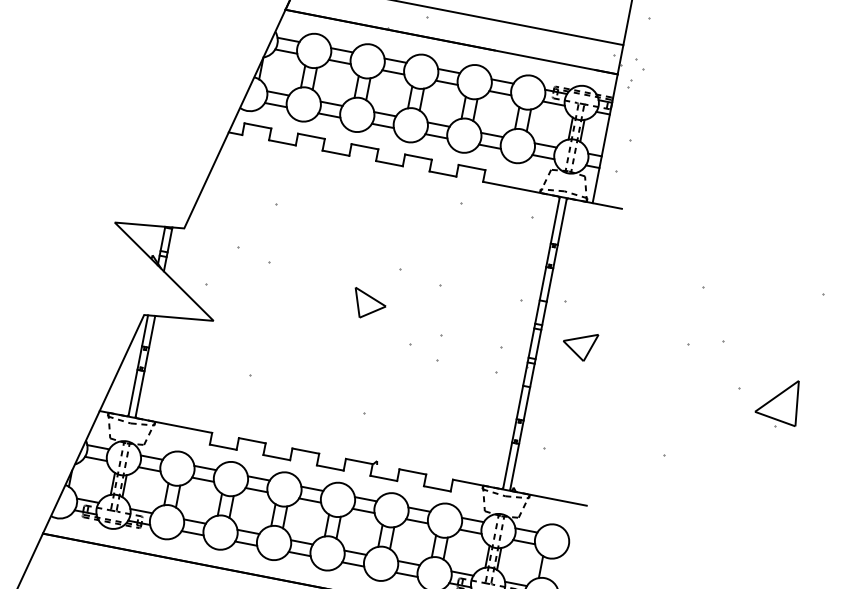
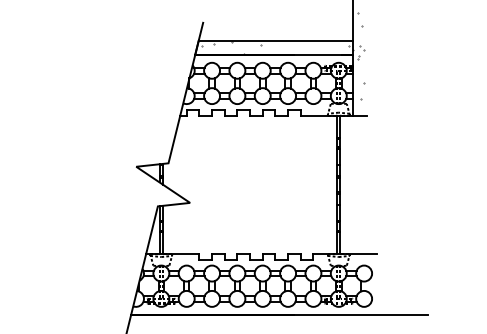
hatch: (350, 320) -> (252, 190), removed
hatch: (595, 367) -> (368, 190), removed

